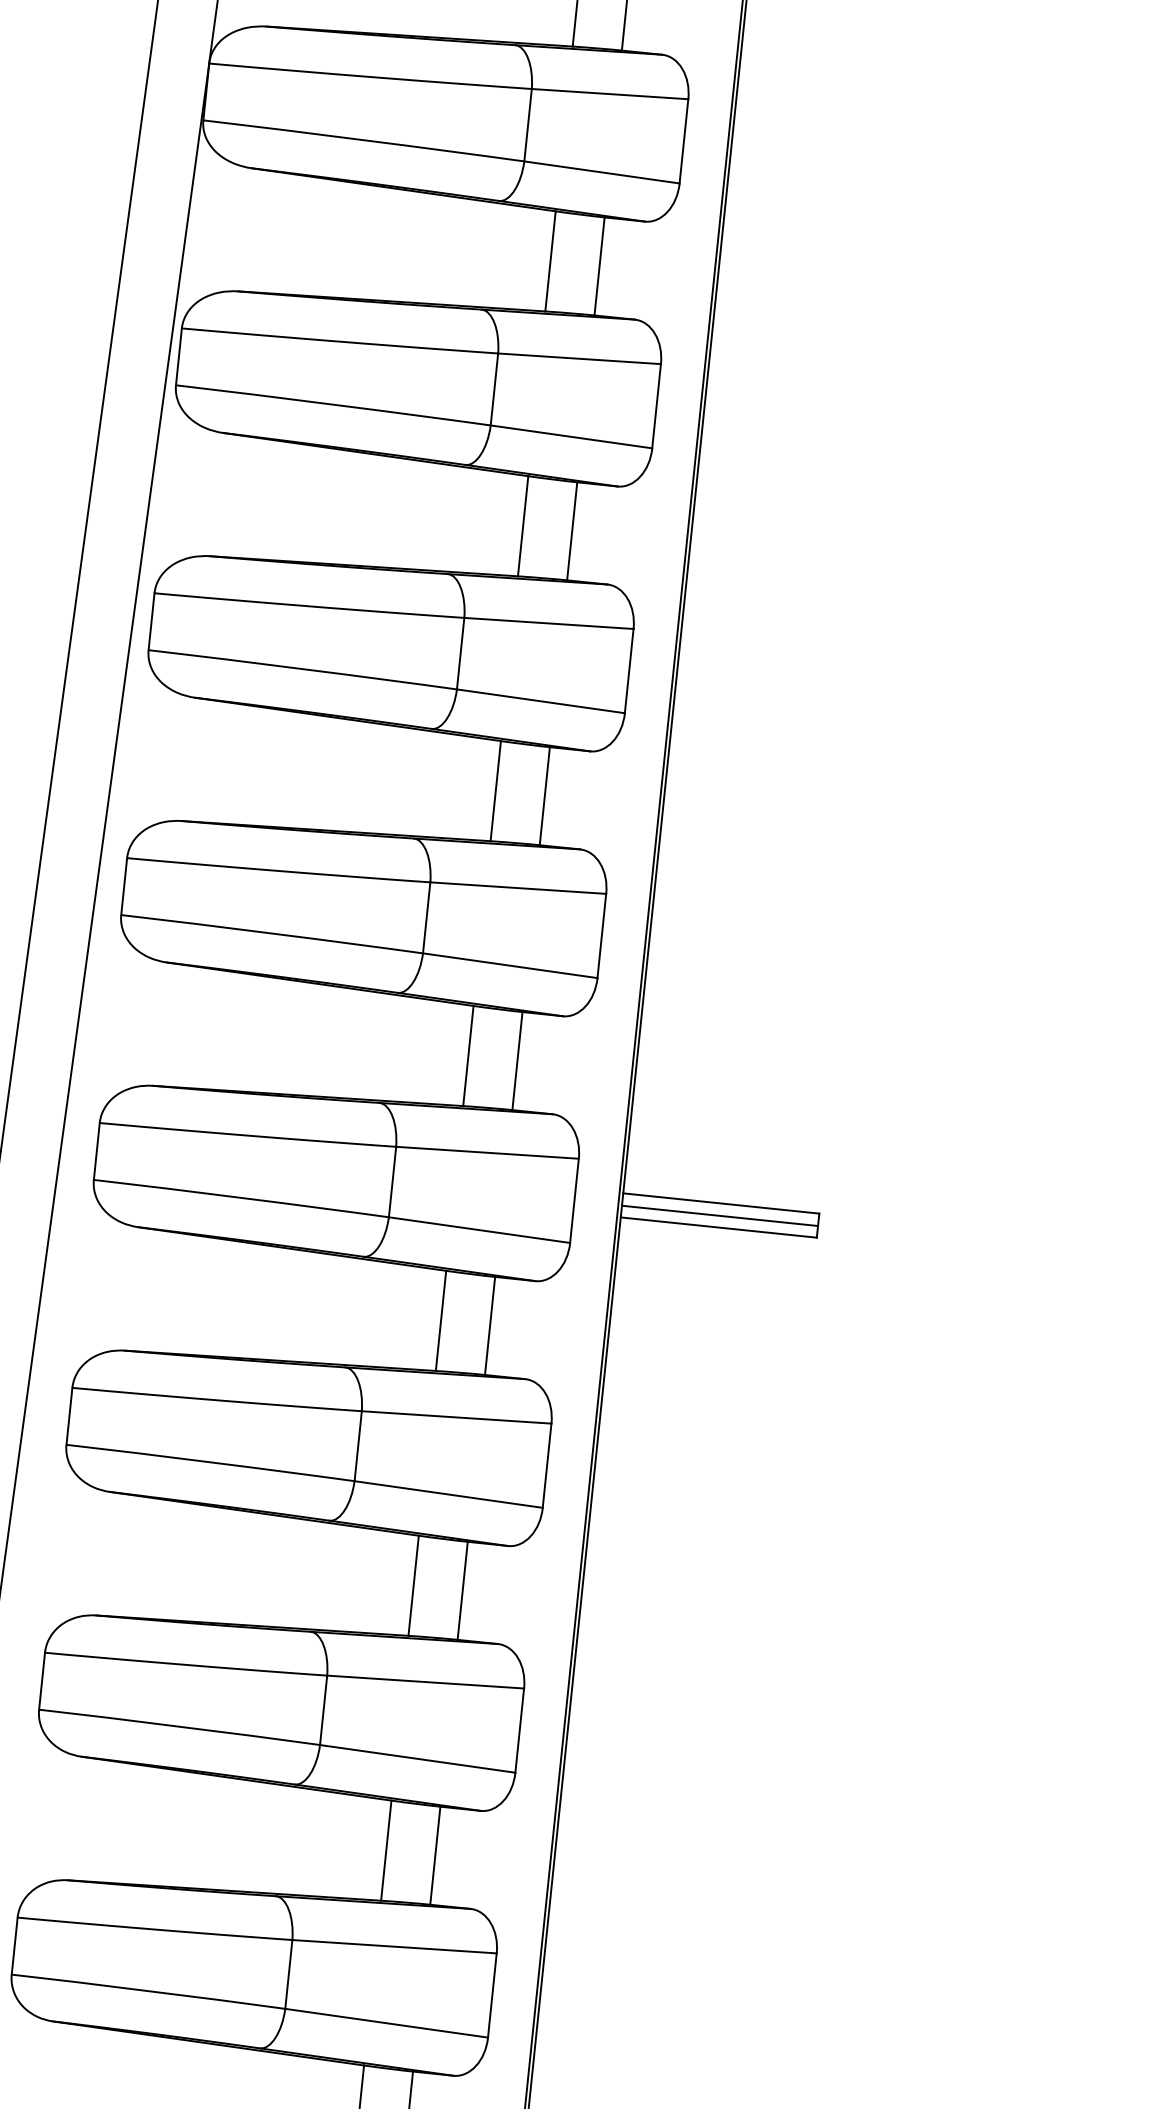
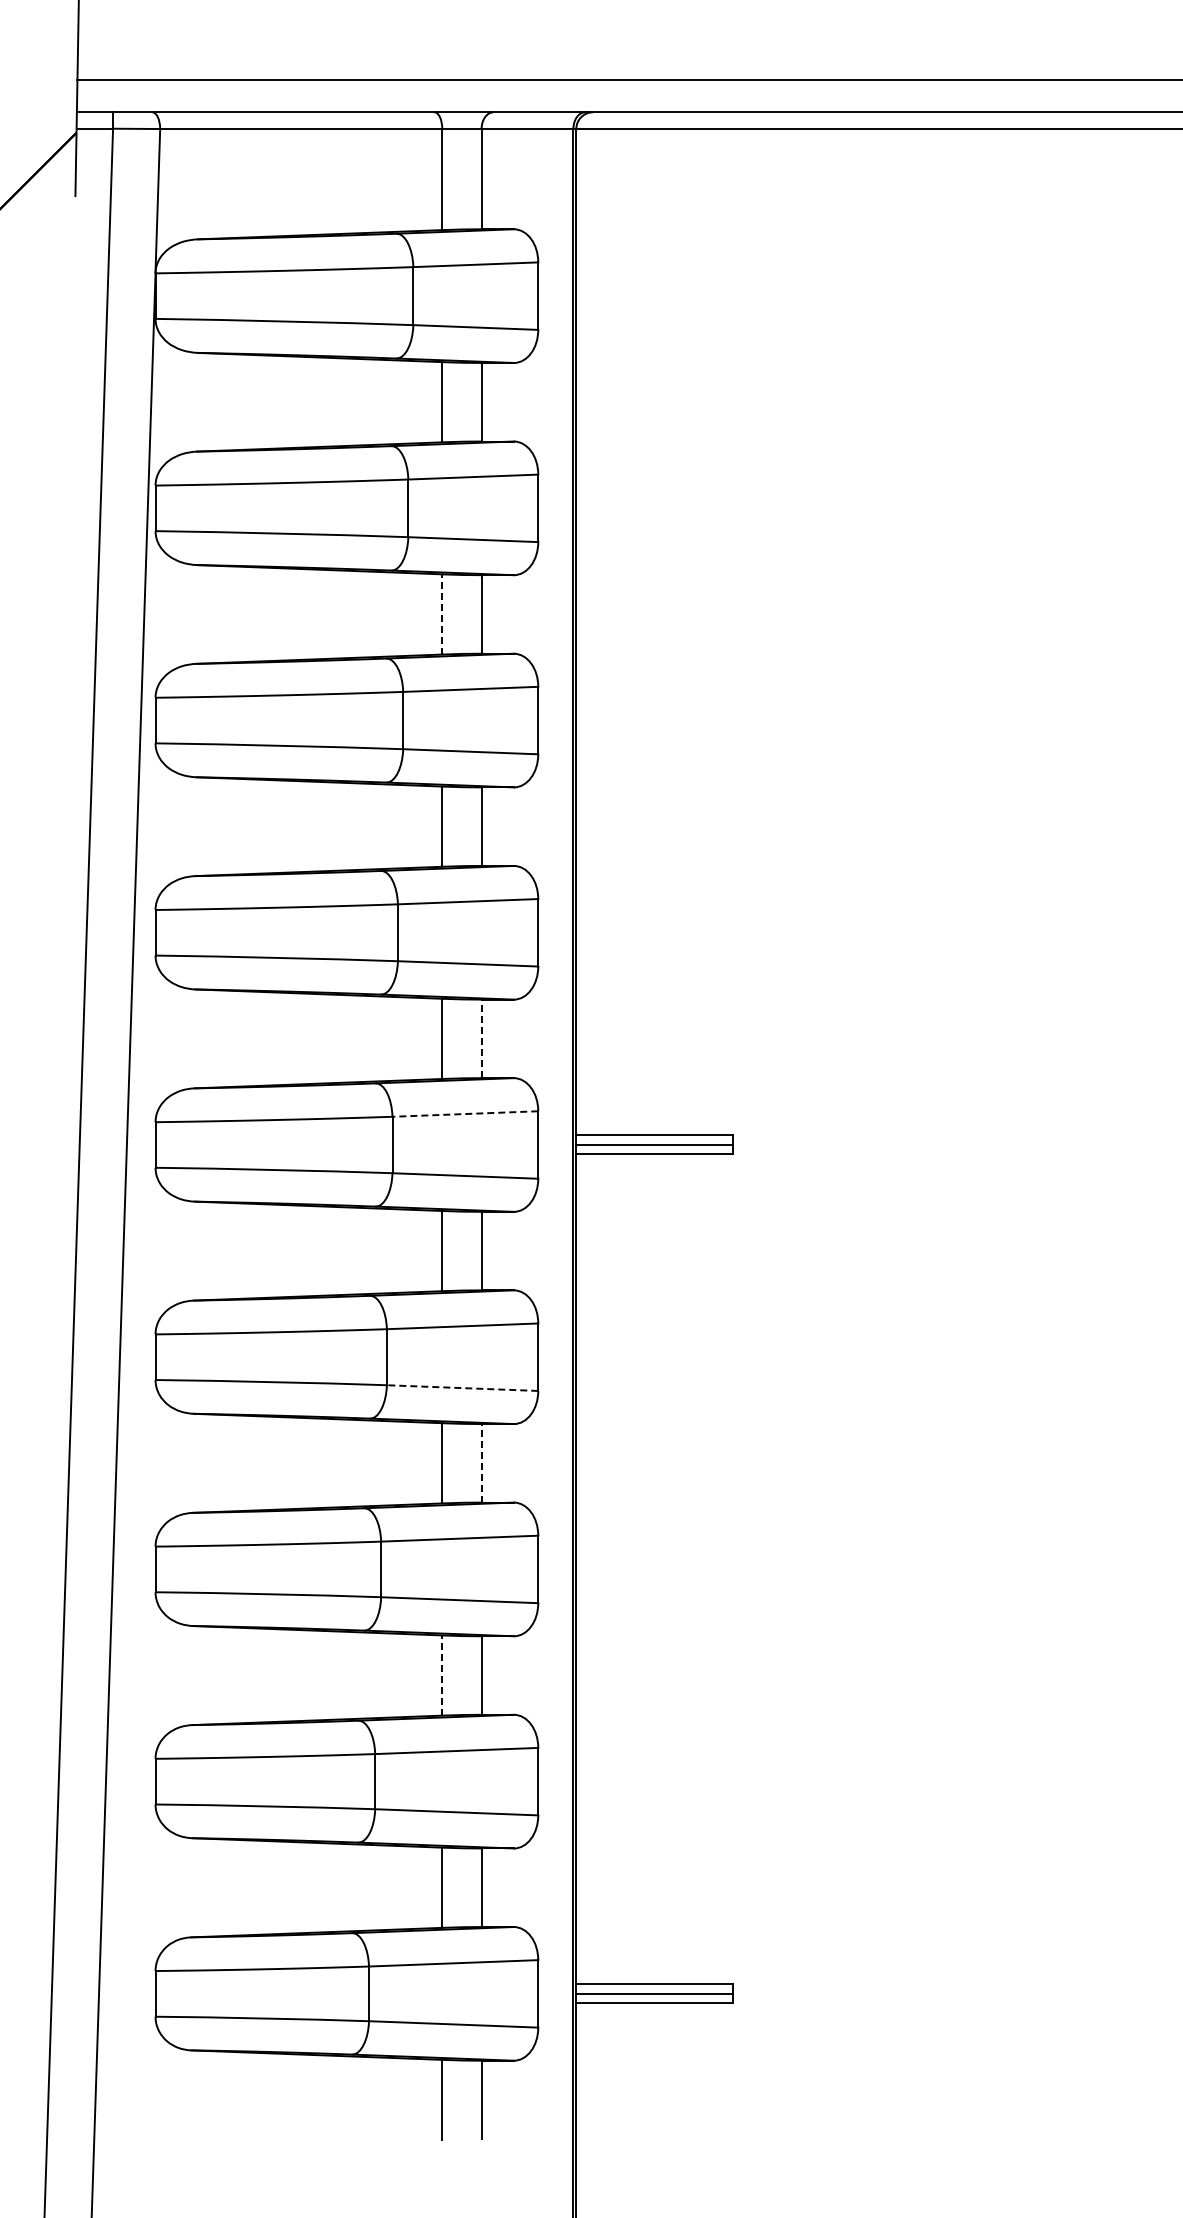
line: (523, 525) -> (442, 613), solid -> dashed
line: (517, 1060) -> (481, 1038), solid -> dashed
line: (487, 1153) -> (465, 1114), solid -> dashed
line: (448, 1494) -> (462, 1388), solid -> dashed
line: (462, 1589) -> (481, 1462), solid -> dashed
line: (386, 1850) -> (442, 1675), solid -> dashed

